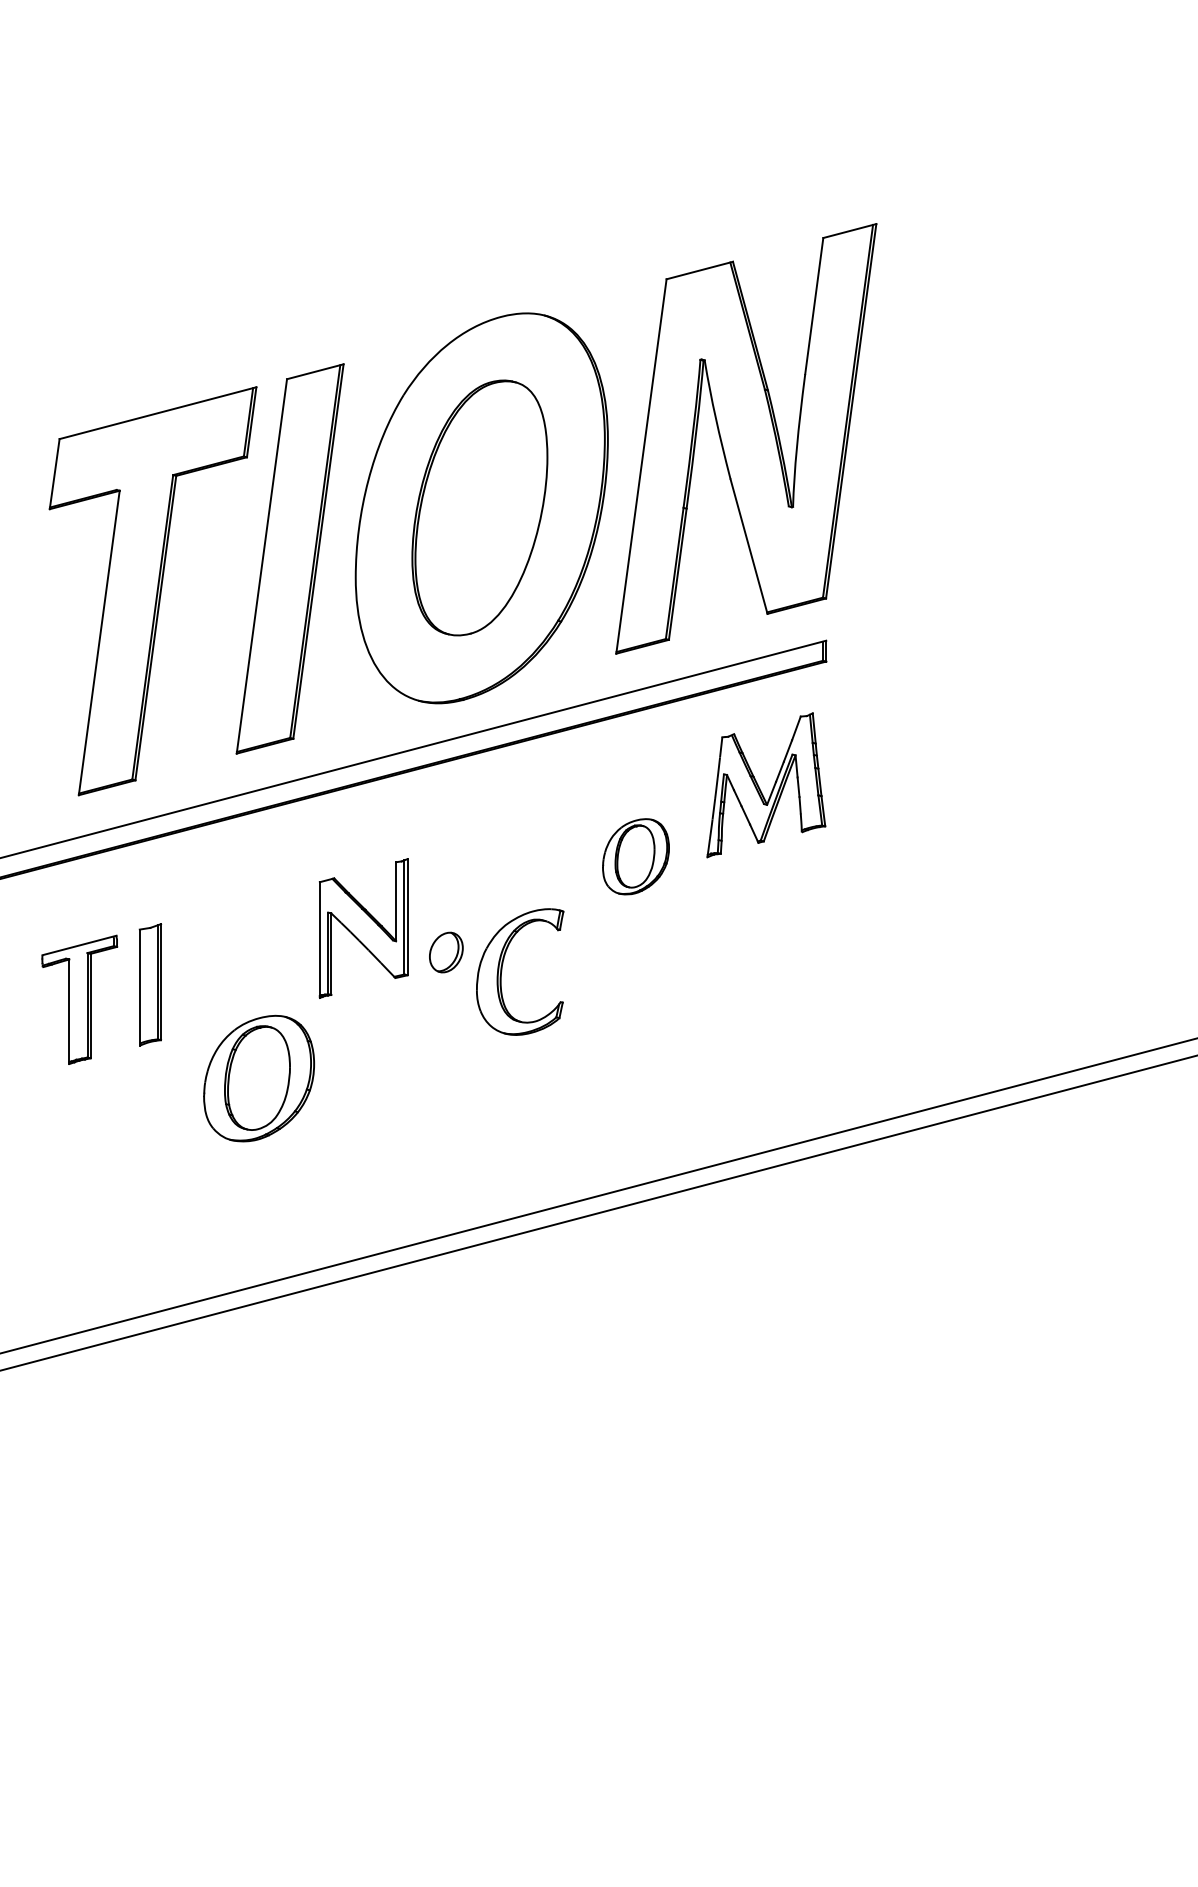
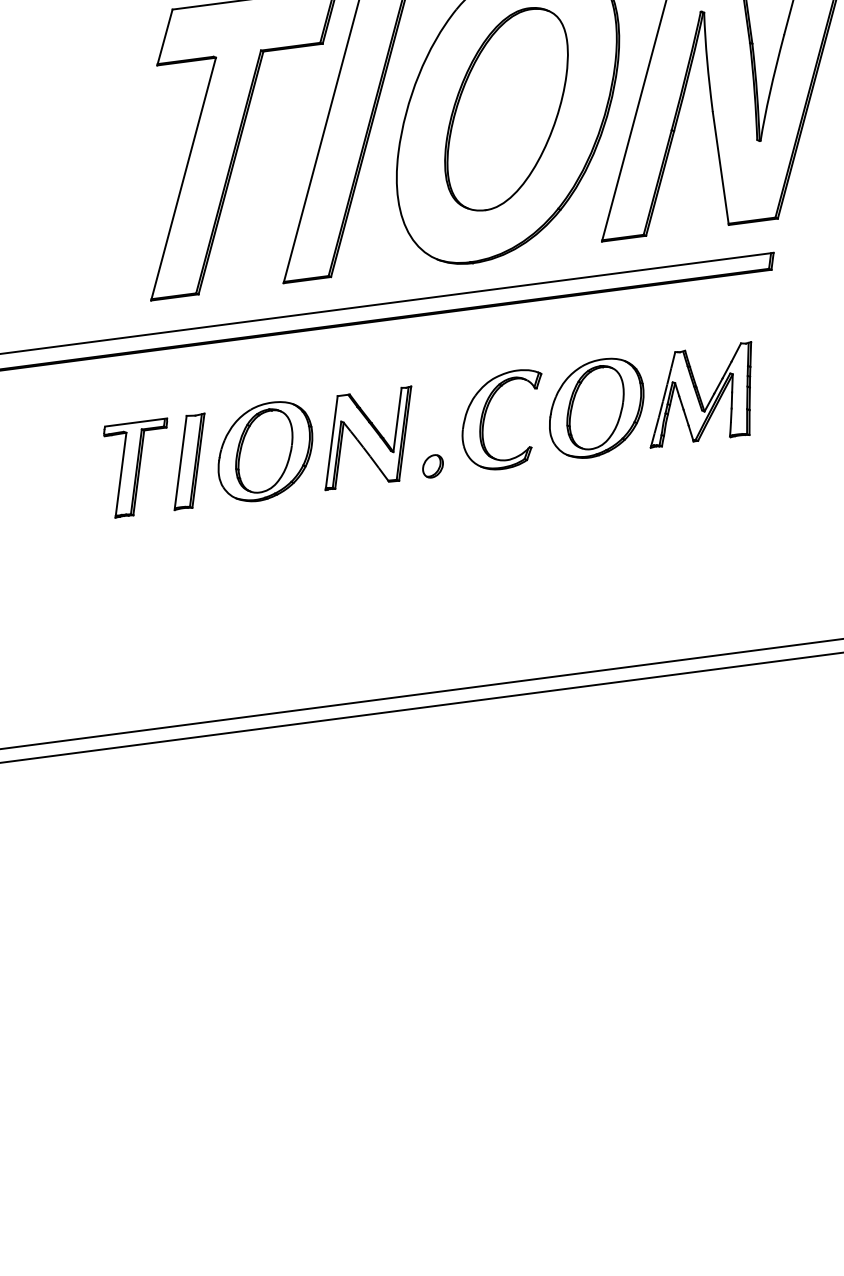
part: (772, 787) -> (710, 398), moved
part: (635, 856) -> (596, 408), size x1.67
part: (446, 952) -> (433, 466), size x0.71
part: (502, 971) -> (485, 416), moved
part: (258, 1078) -> (265, 451), moved

